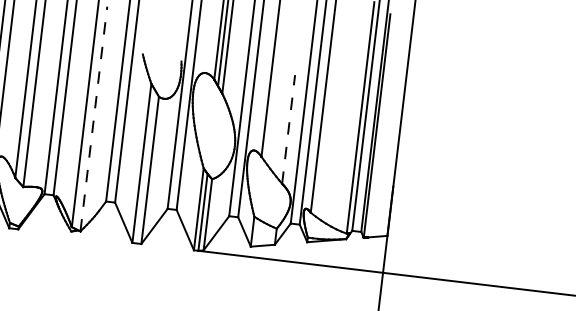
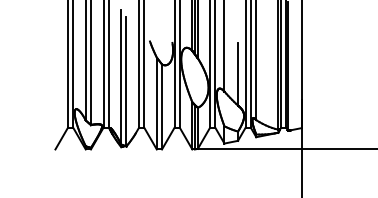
line: (93, 118) -> (126, 81), dashed -> solid
line: (289, 128) -> (238, 73), dashed -> solid

